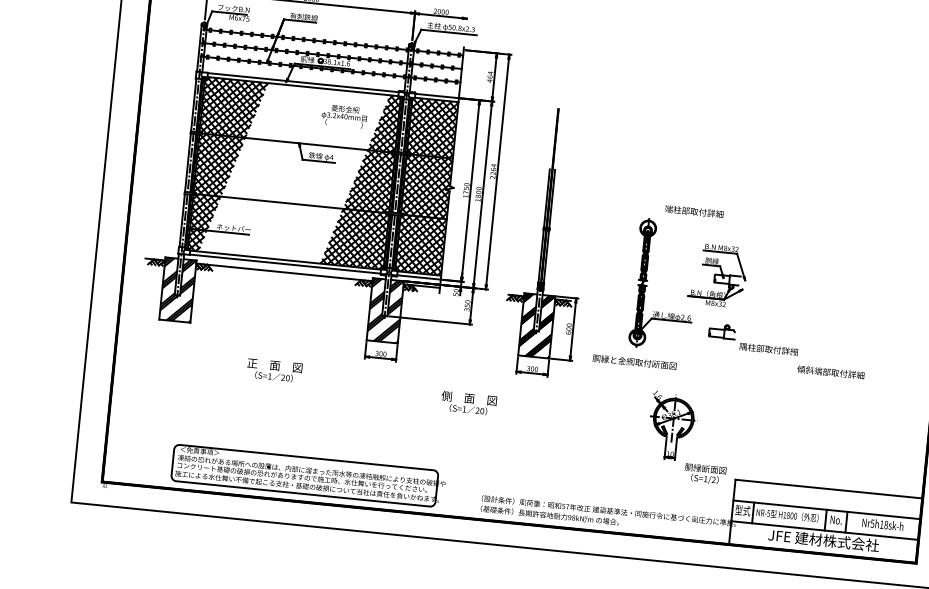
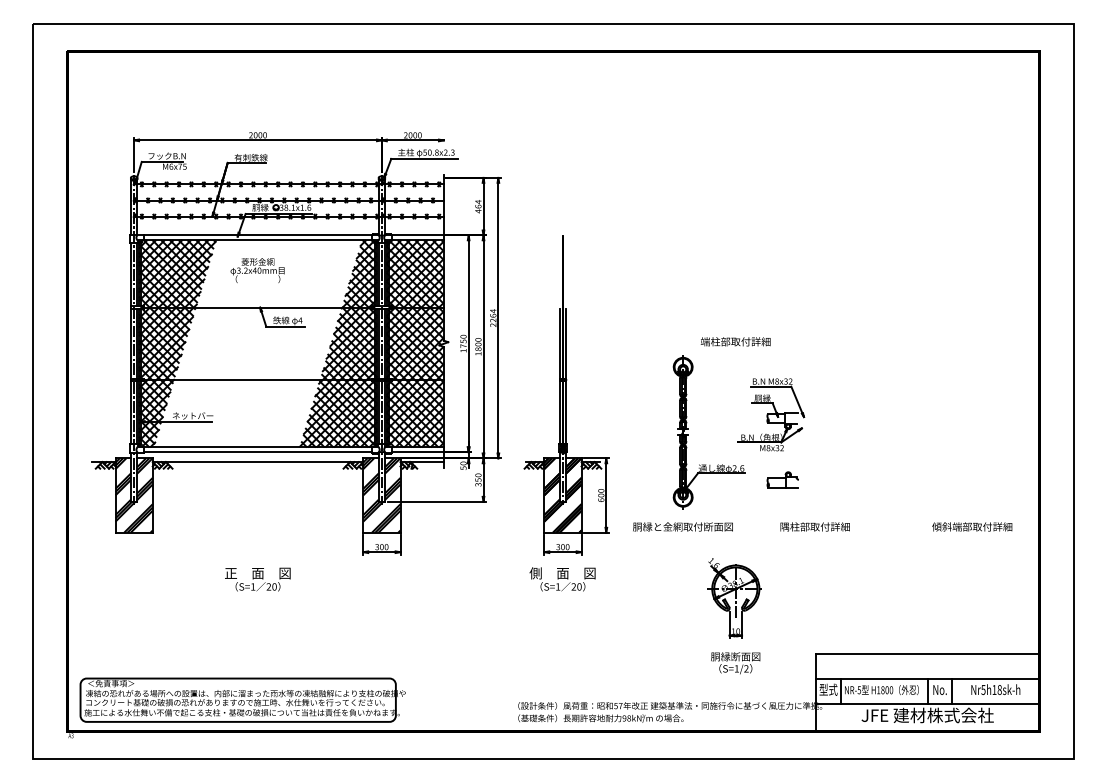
text: (344, 116) -> (257, 270), moved
text: (768, 348) -> (814, 526), moved
text: (831, 372) -> (972, 526), moved
text: (468, 403) -> (562, 579), moved
text: (705, 474) -> (735, 663), moved
part: (308, 475) -> (242, 699), moved

